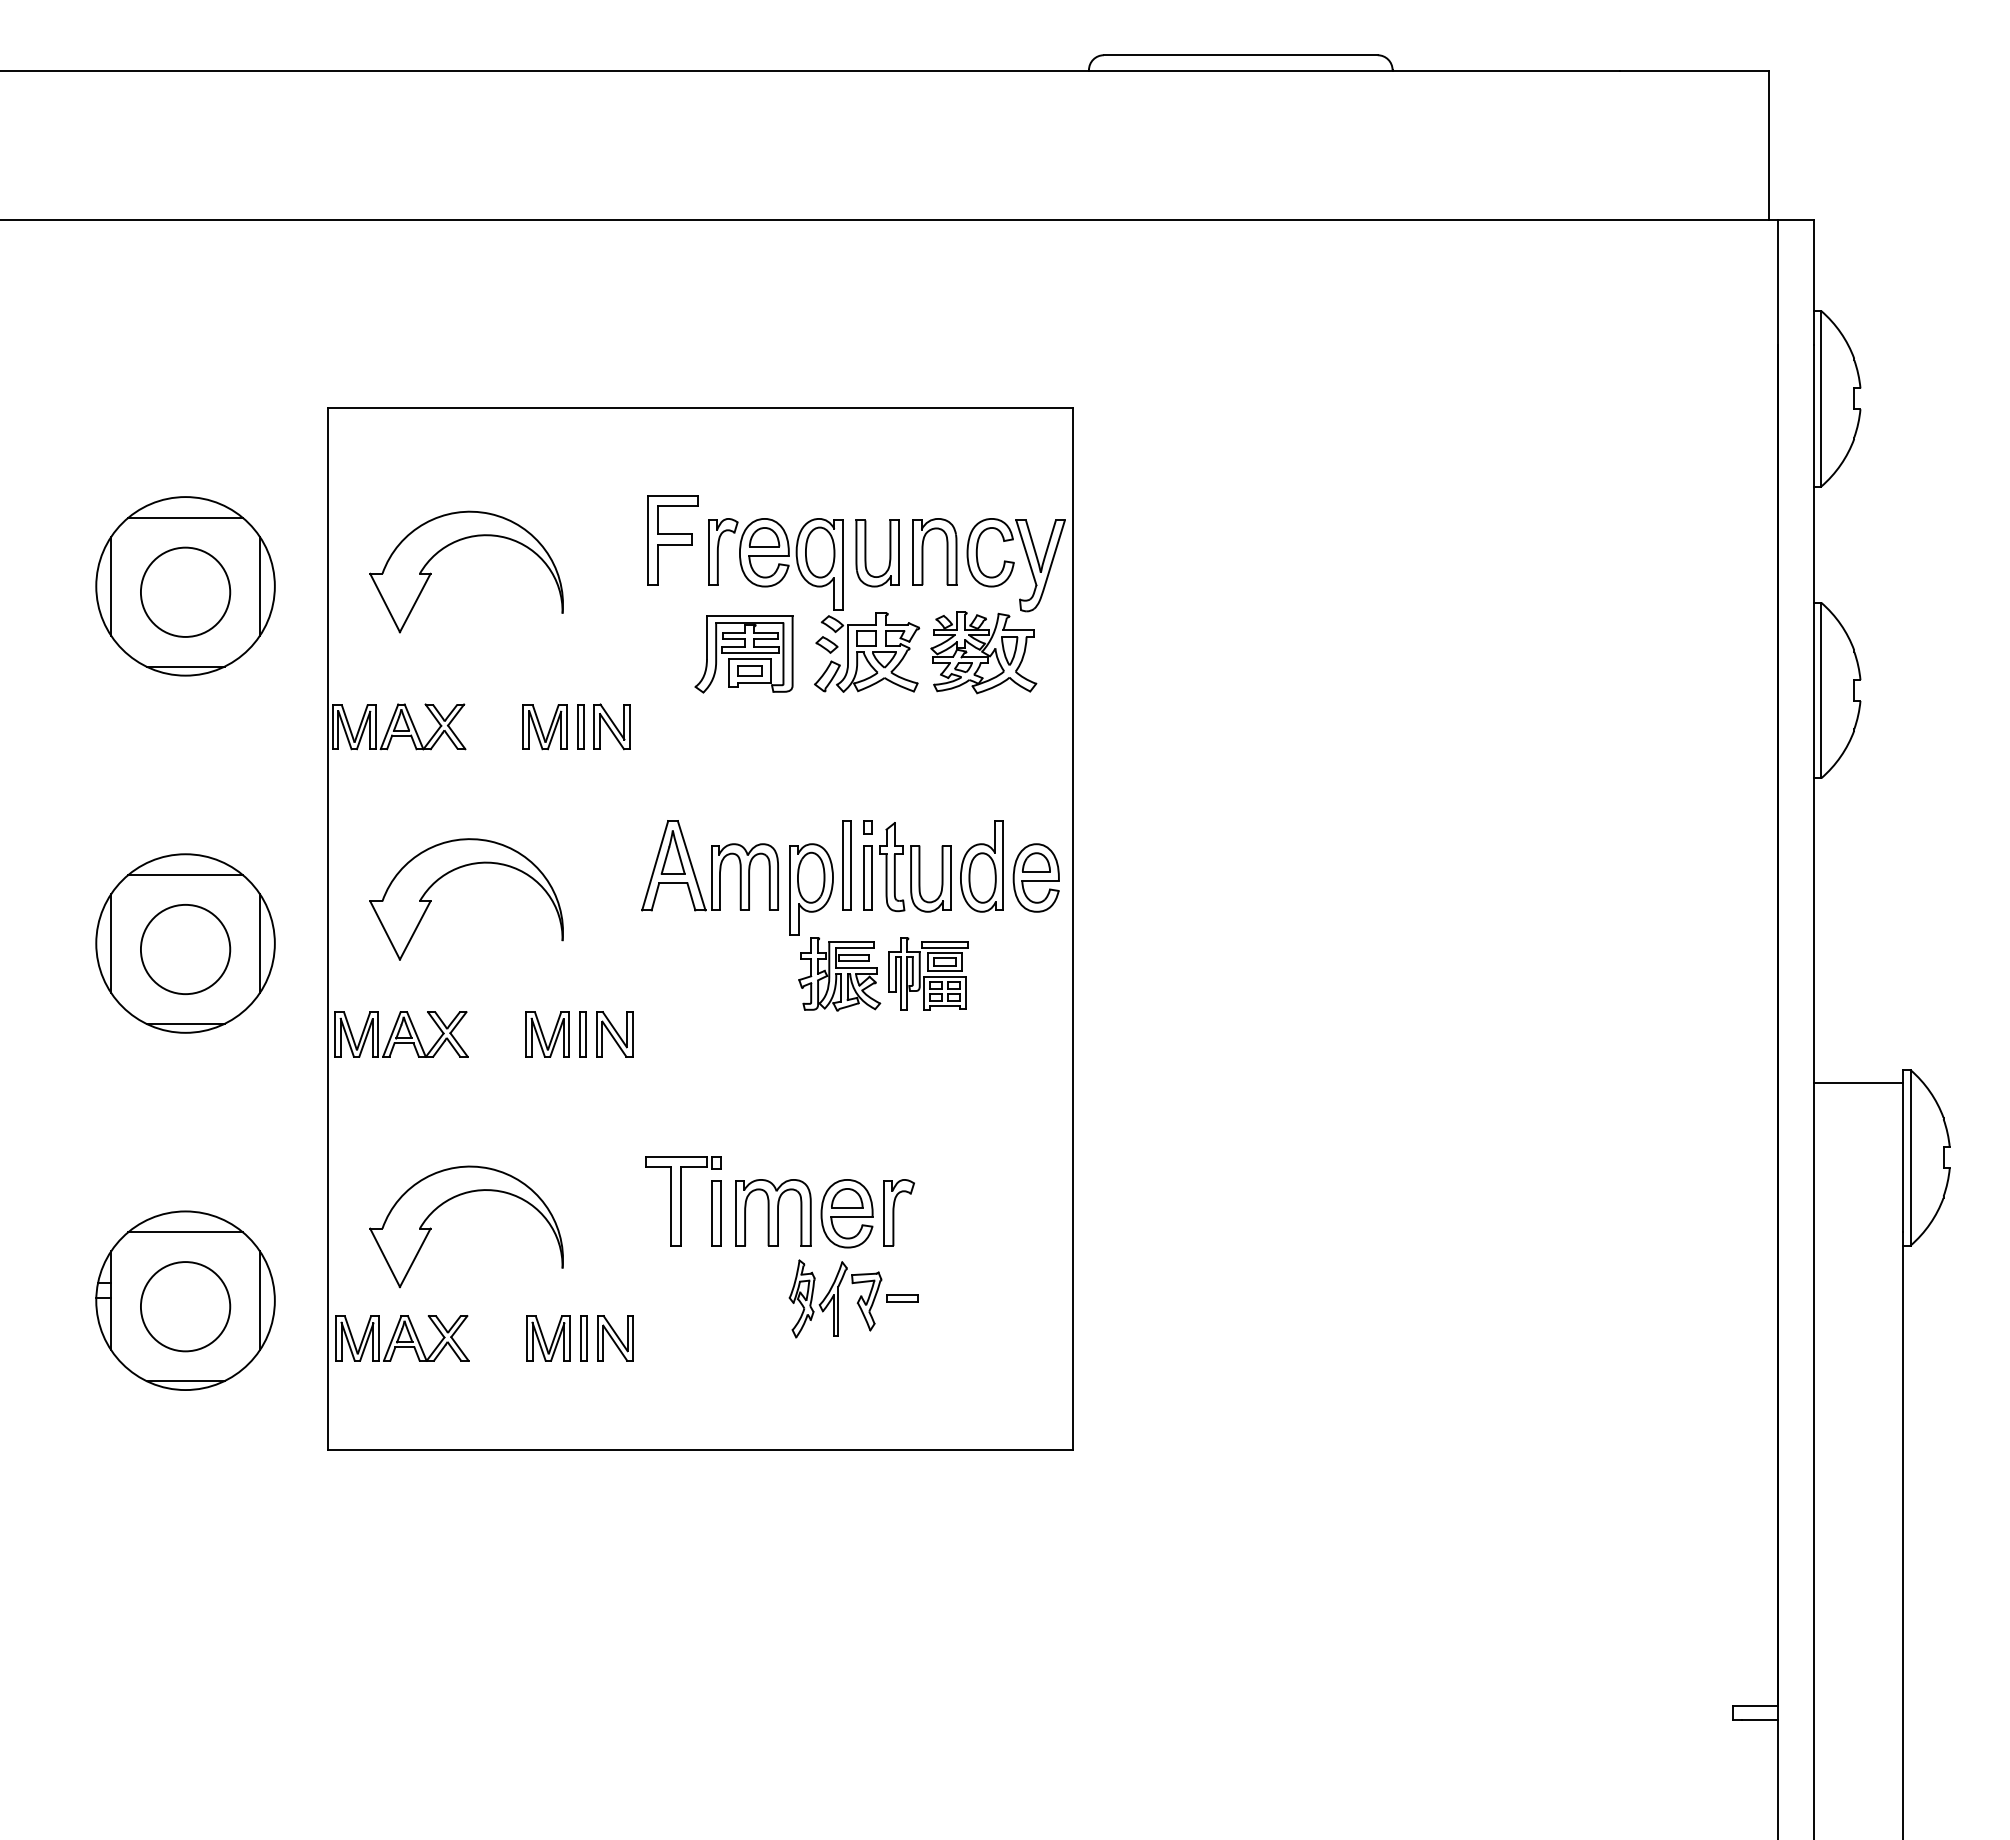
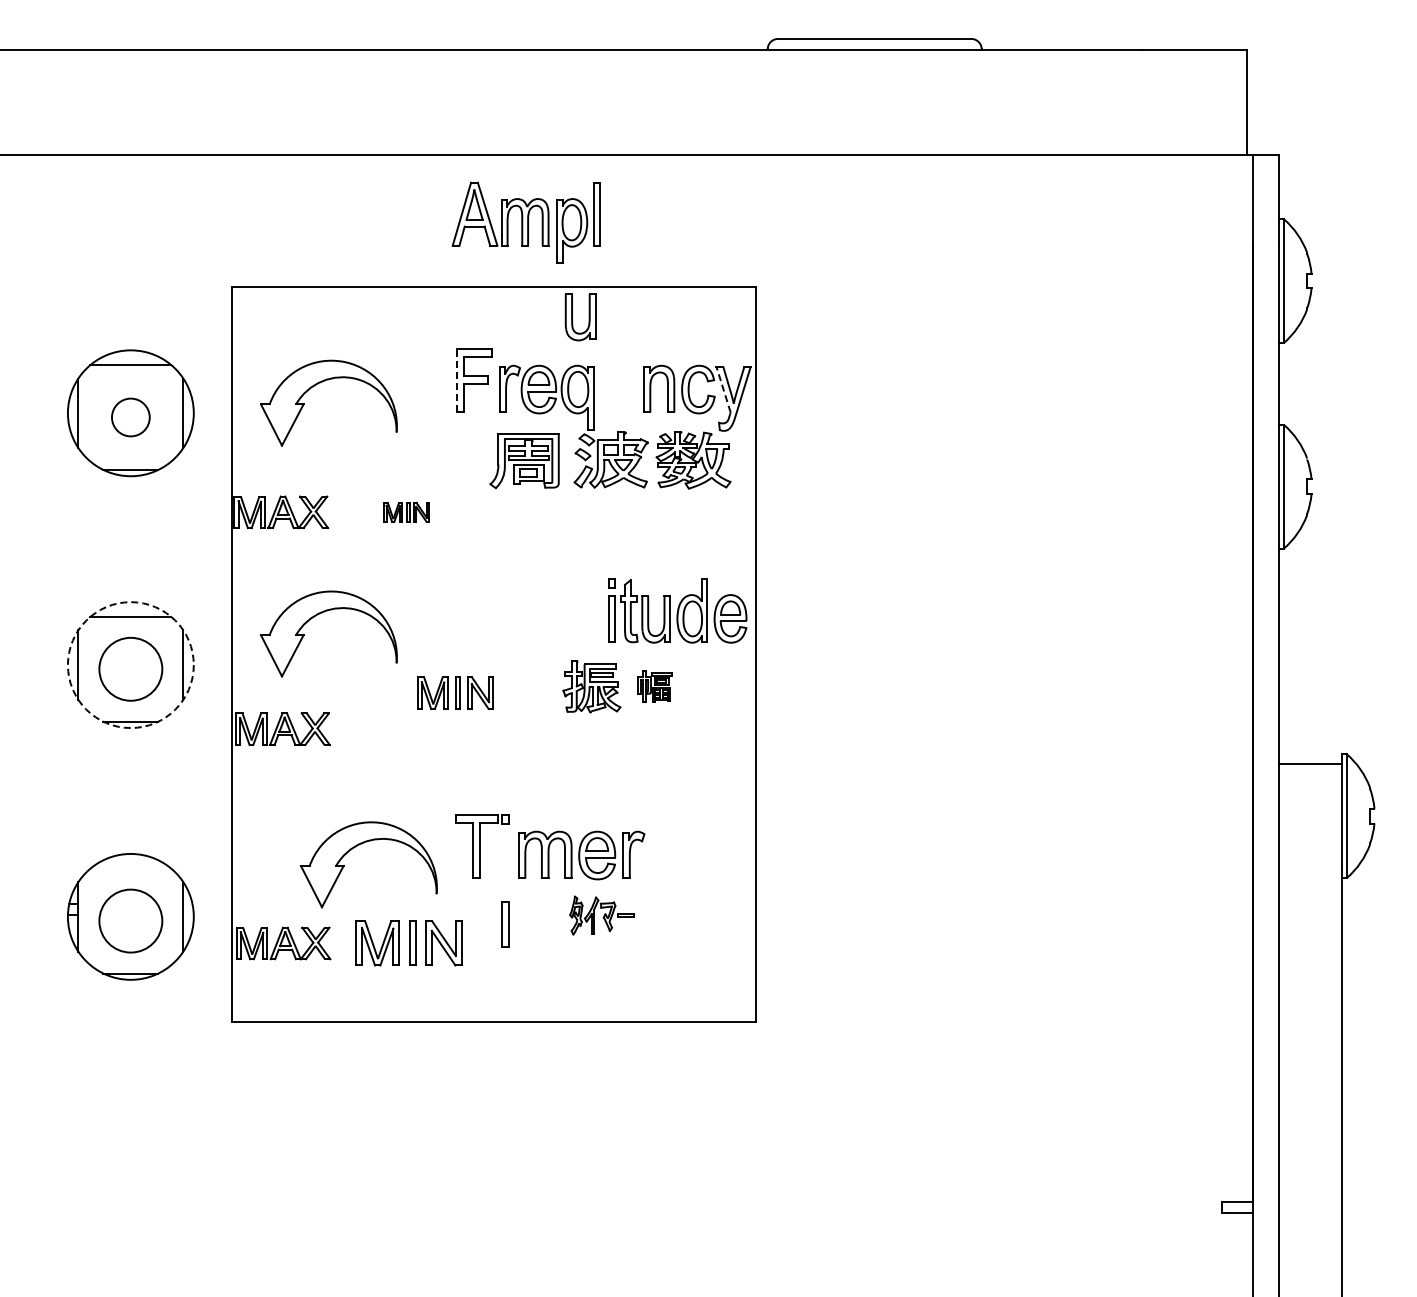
line: (647, 539) -> (456, 380), solid -> dashed
line: (1026, 552) -> (723, 389), solid -> dashed
part: (865, 554) -> (572, 317), moved
circle: (185, 592) -> (130, 417), size x0.6
part: (576, 727) -> (406, 512), size x0.6
part: (745, 877) -> (525, 222), moved
circle: (185, 944) -> (130, 665), solid -> dashed
part: (928, 973) -> (654, 686), size x0.6
part: (579, 1033) -> (455, 692), moved
part: (453, 1199) -> (359, 845), moved
part: (717, 1213) -> (505, 924), moved
line: (185, 1232) -> (130, 868), removed
part: (853, 1298) -> (601, 915), size x0.7
part: (579, 1338) -> (408, 943), size x1.4

